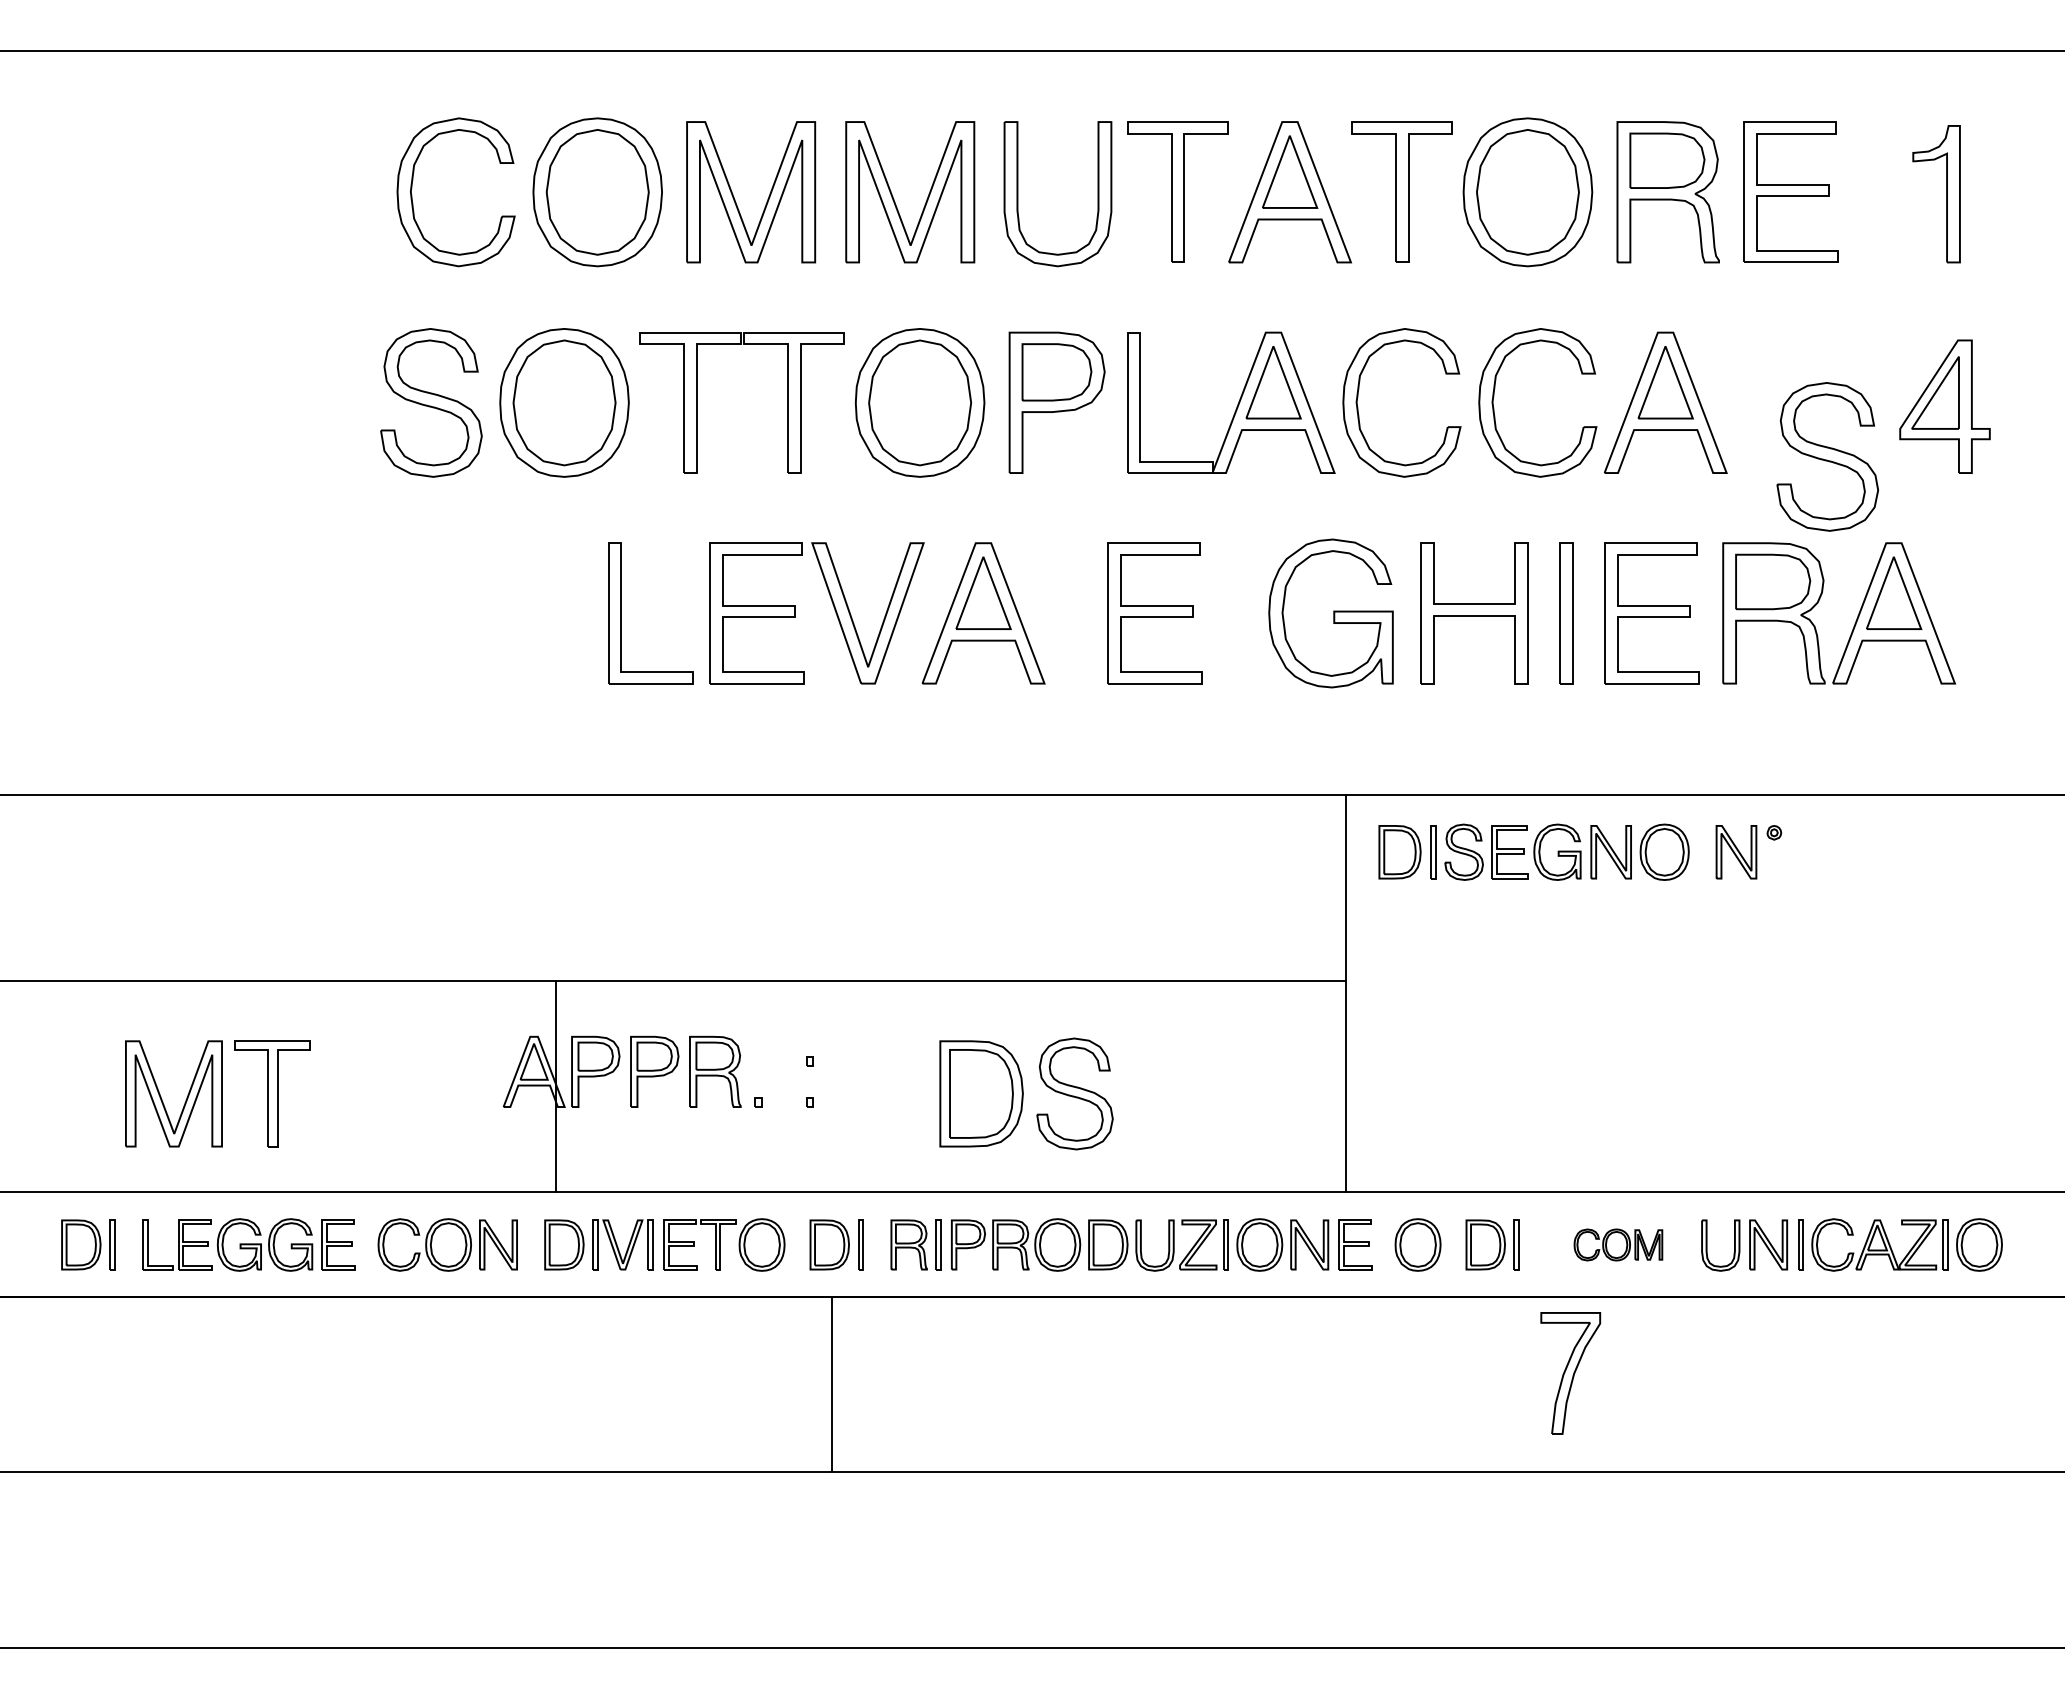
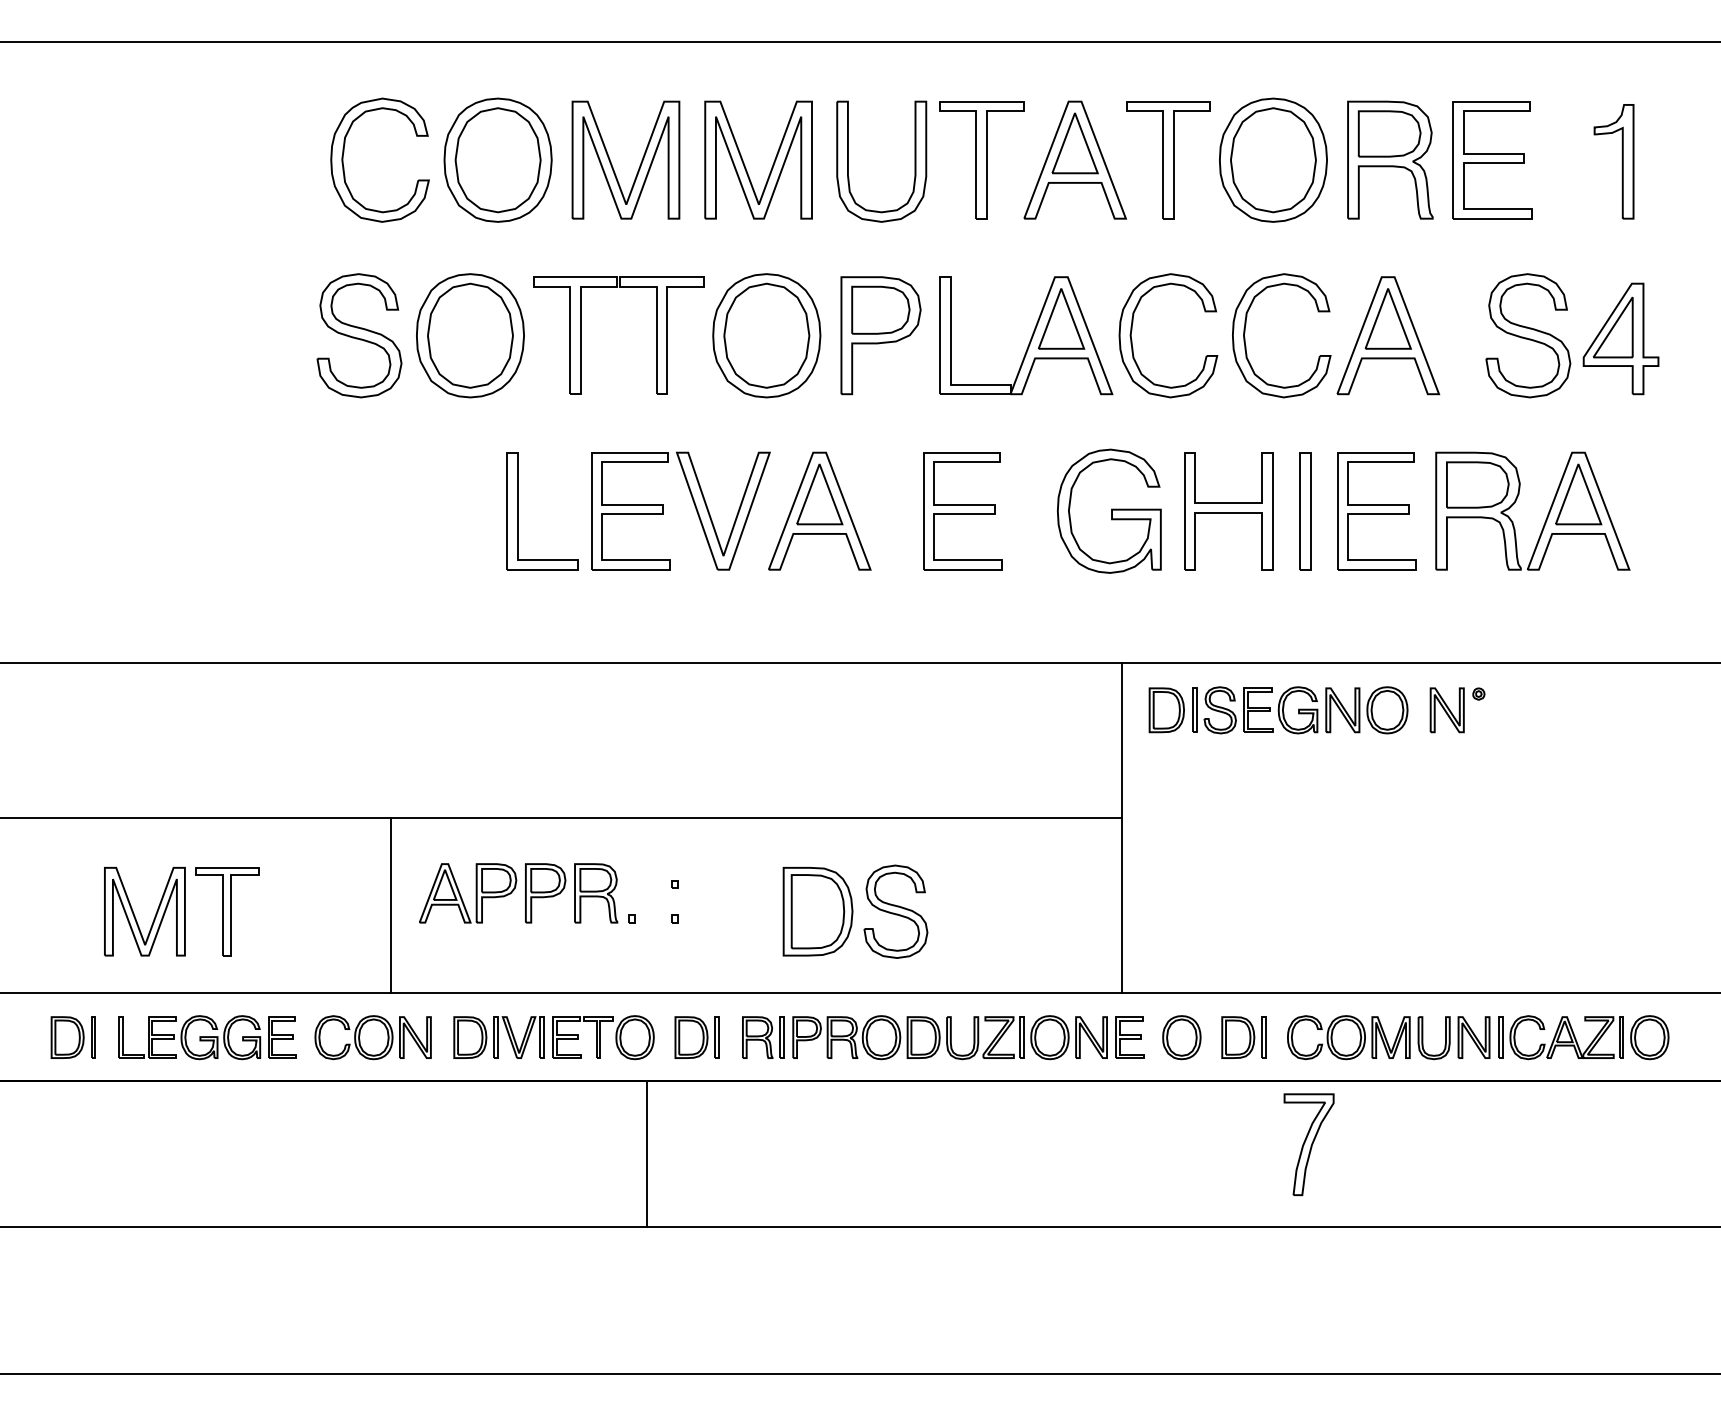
part: (1827, 456) -> (1528, 335), moved
line: (556, 1086) -> (391, 905), moved
part: (1618, 1244) -> (1348, 1037), size x1.67
line: (832, 1384) -> (647, 1153), moved

